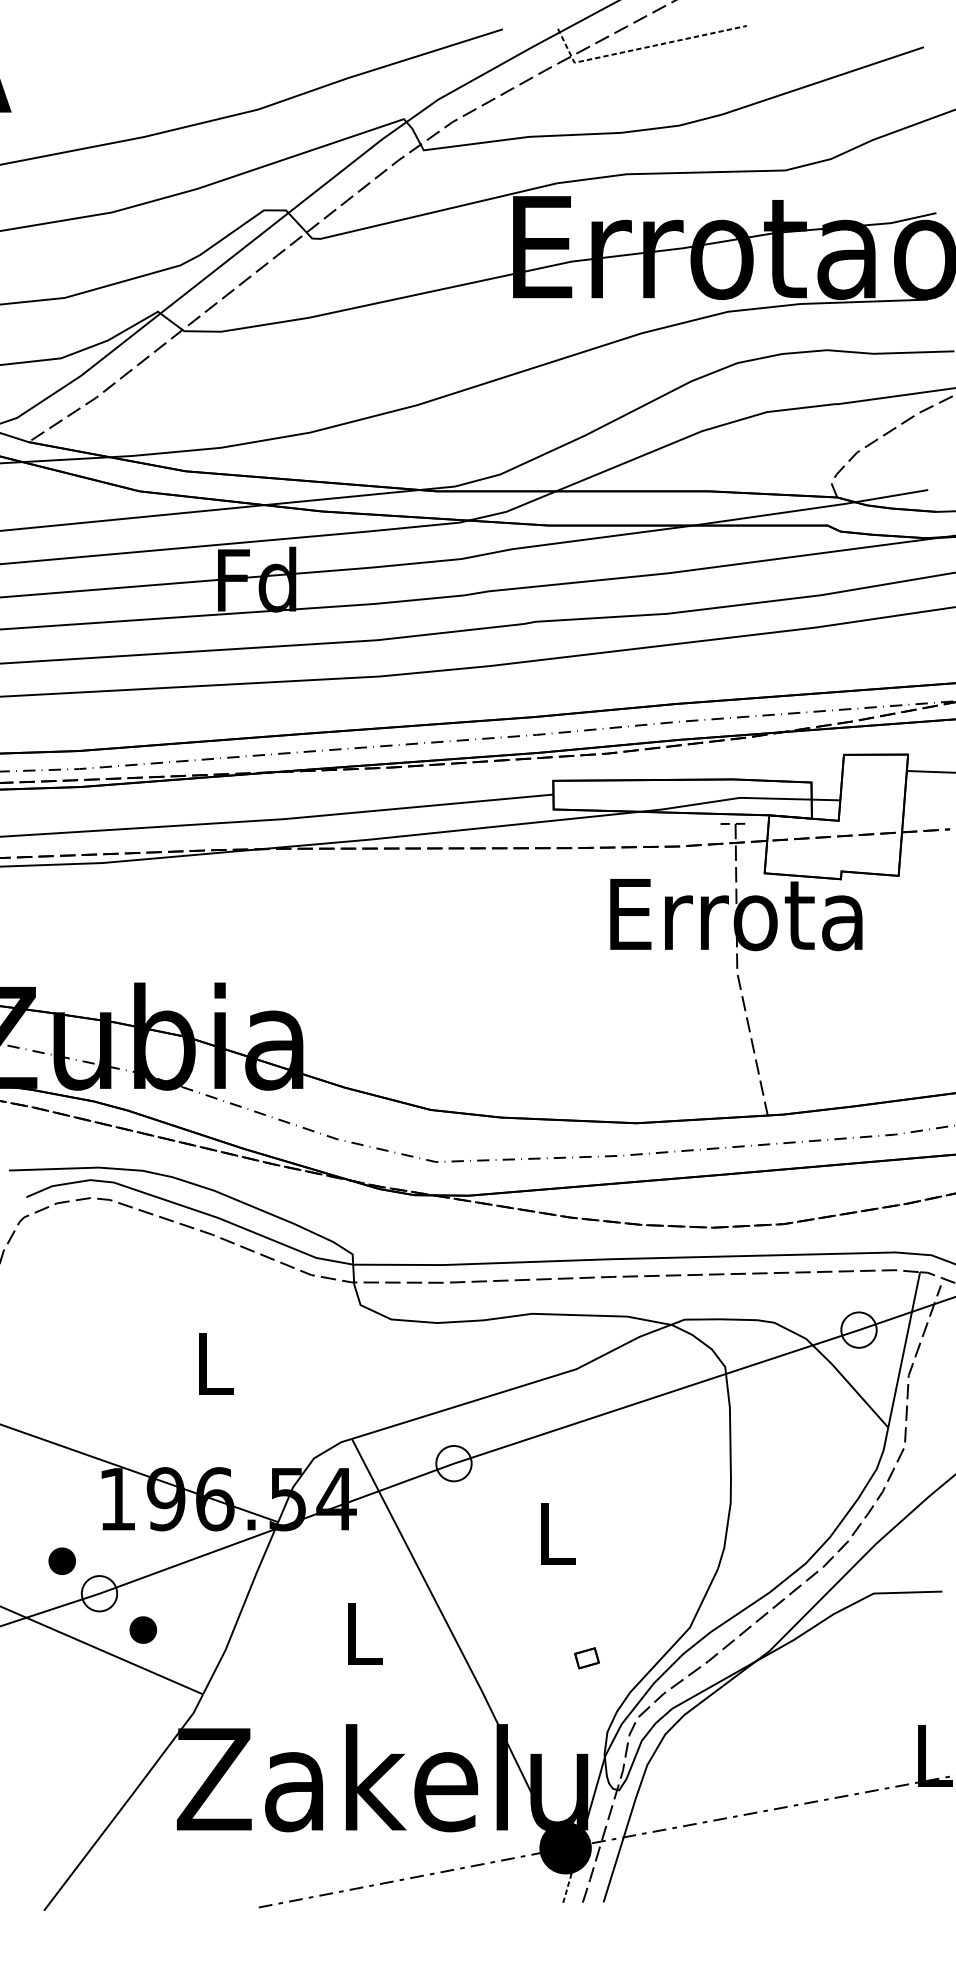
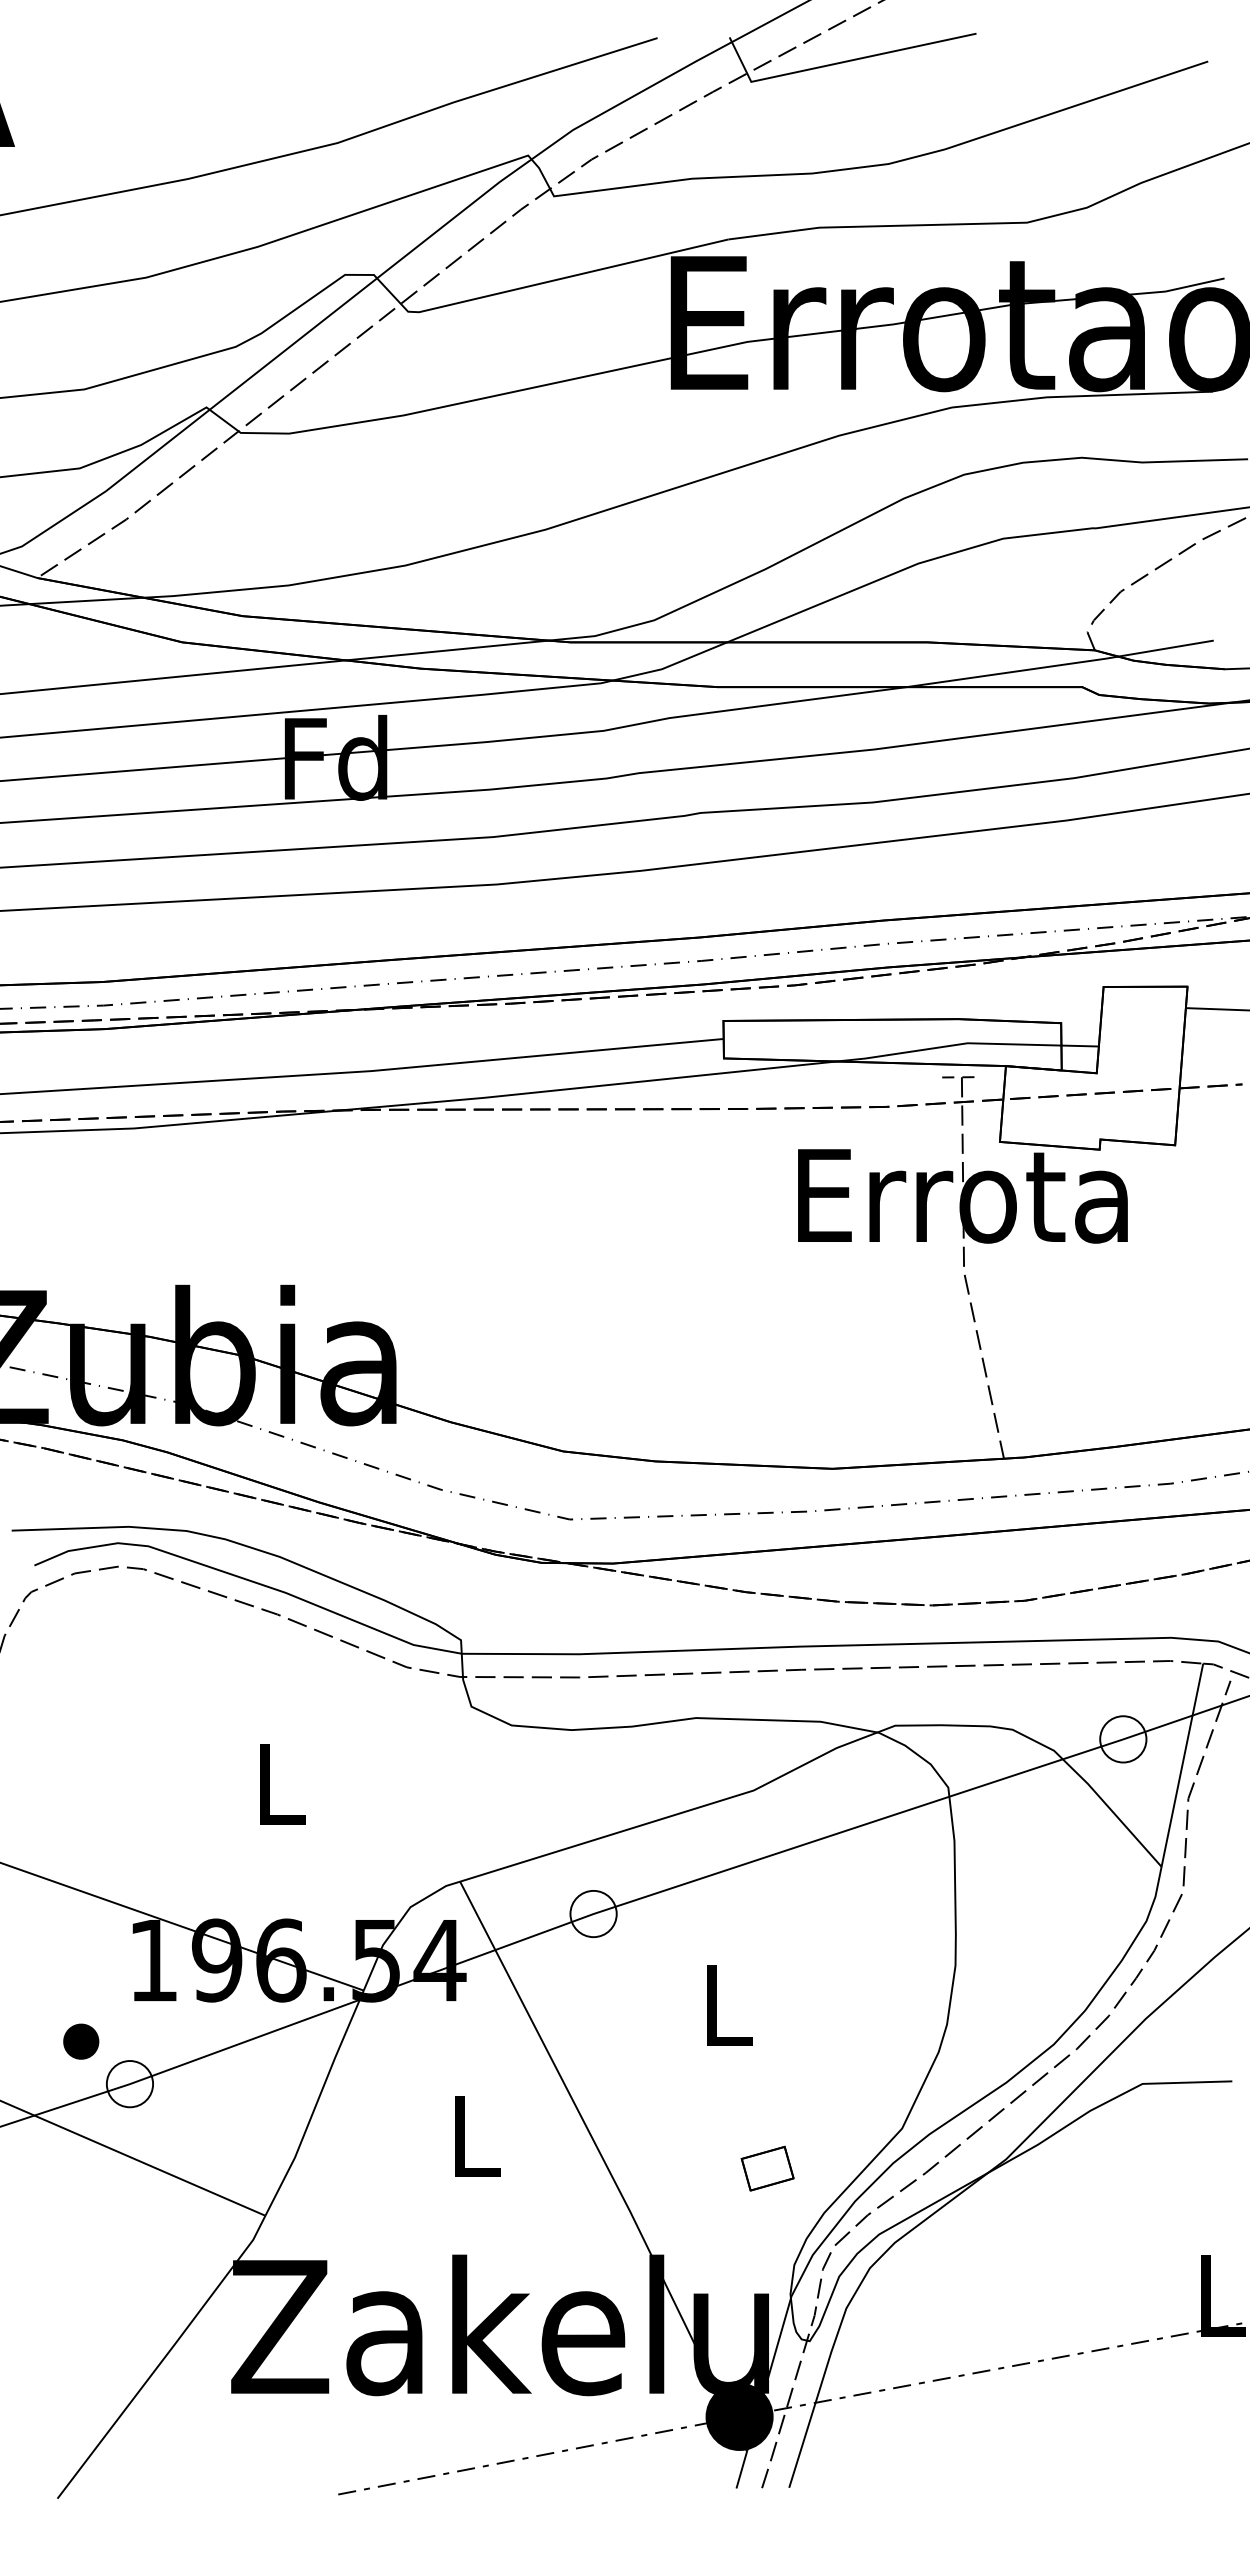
line: (642, 48) -> (839, 63), dashed -> solid
part: (143, 1629) -> (187, 2131), removed
part: (586, 1658) -> (767, 2168), size x1.67
line: (567, 1888) -> (741, 2469), dashed -> solid

